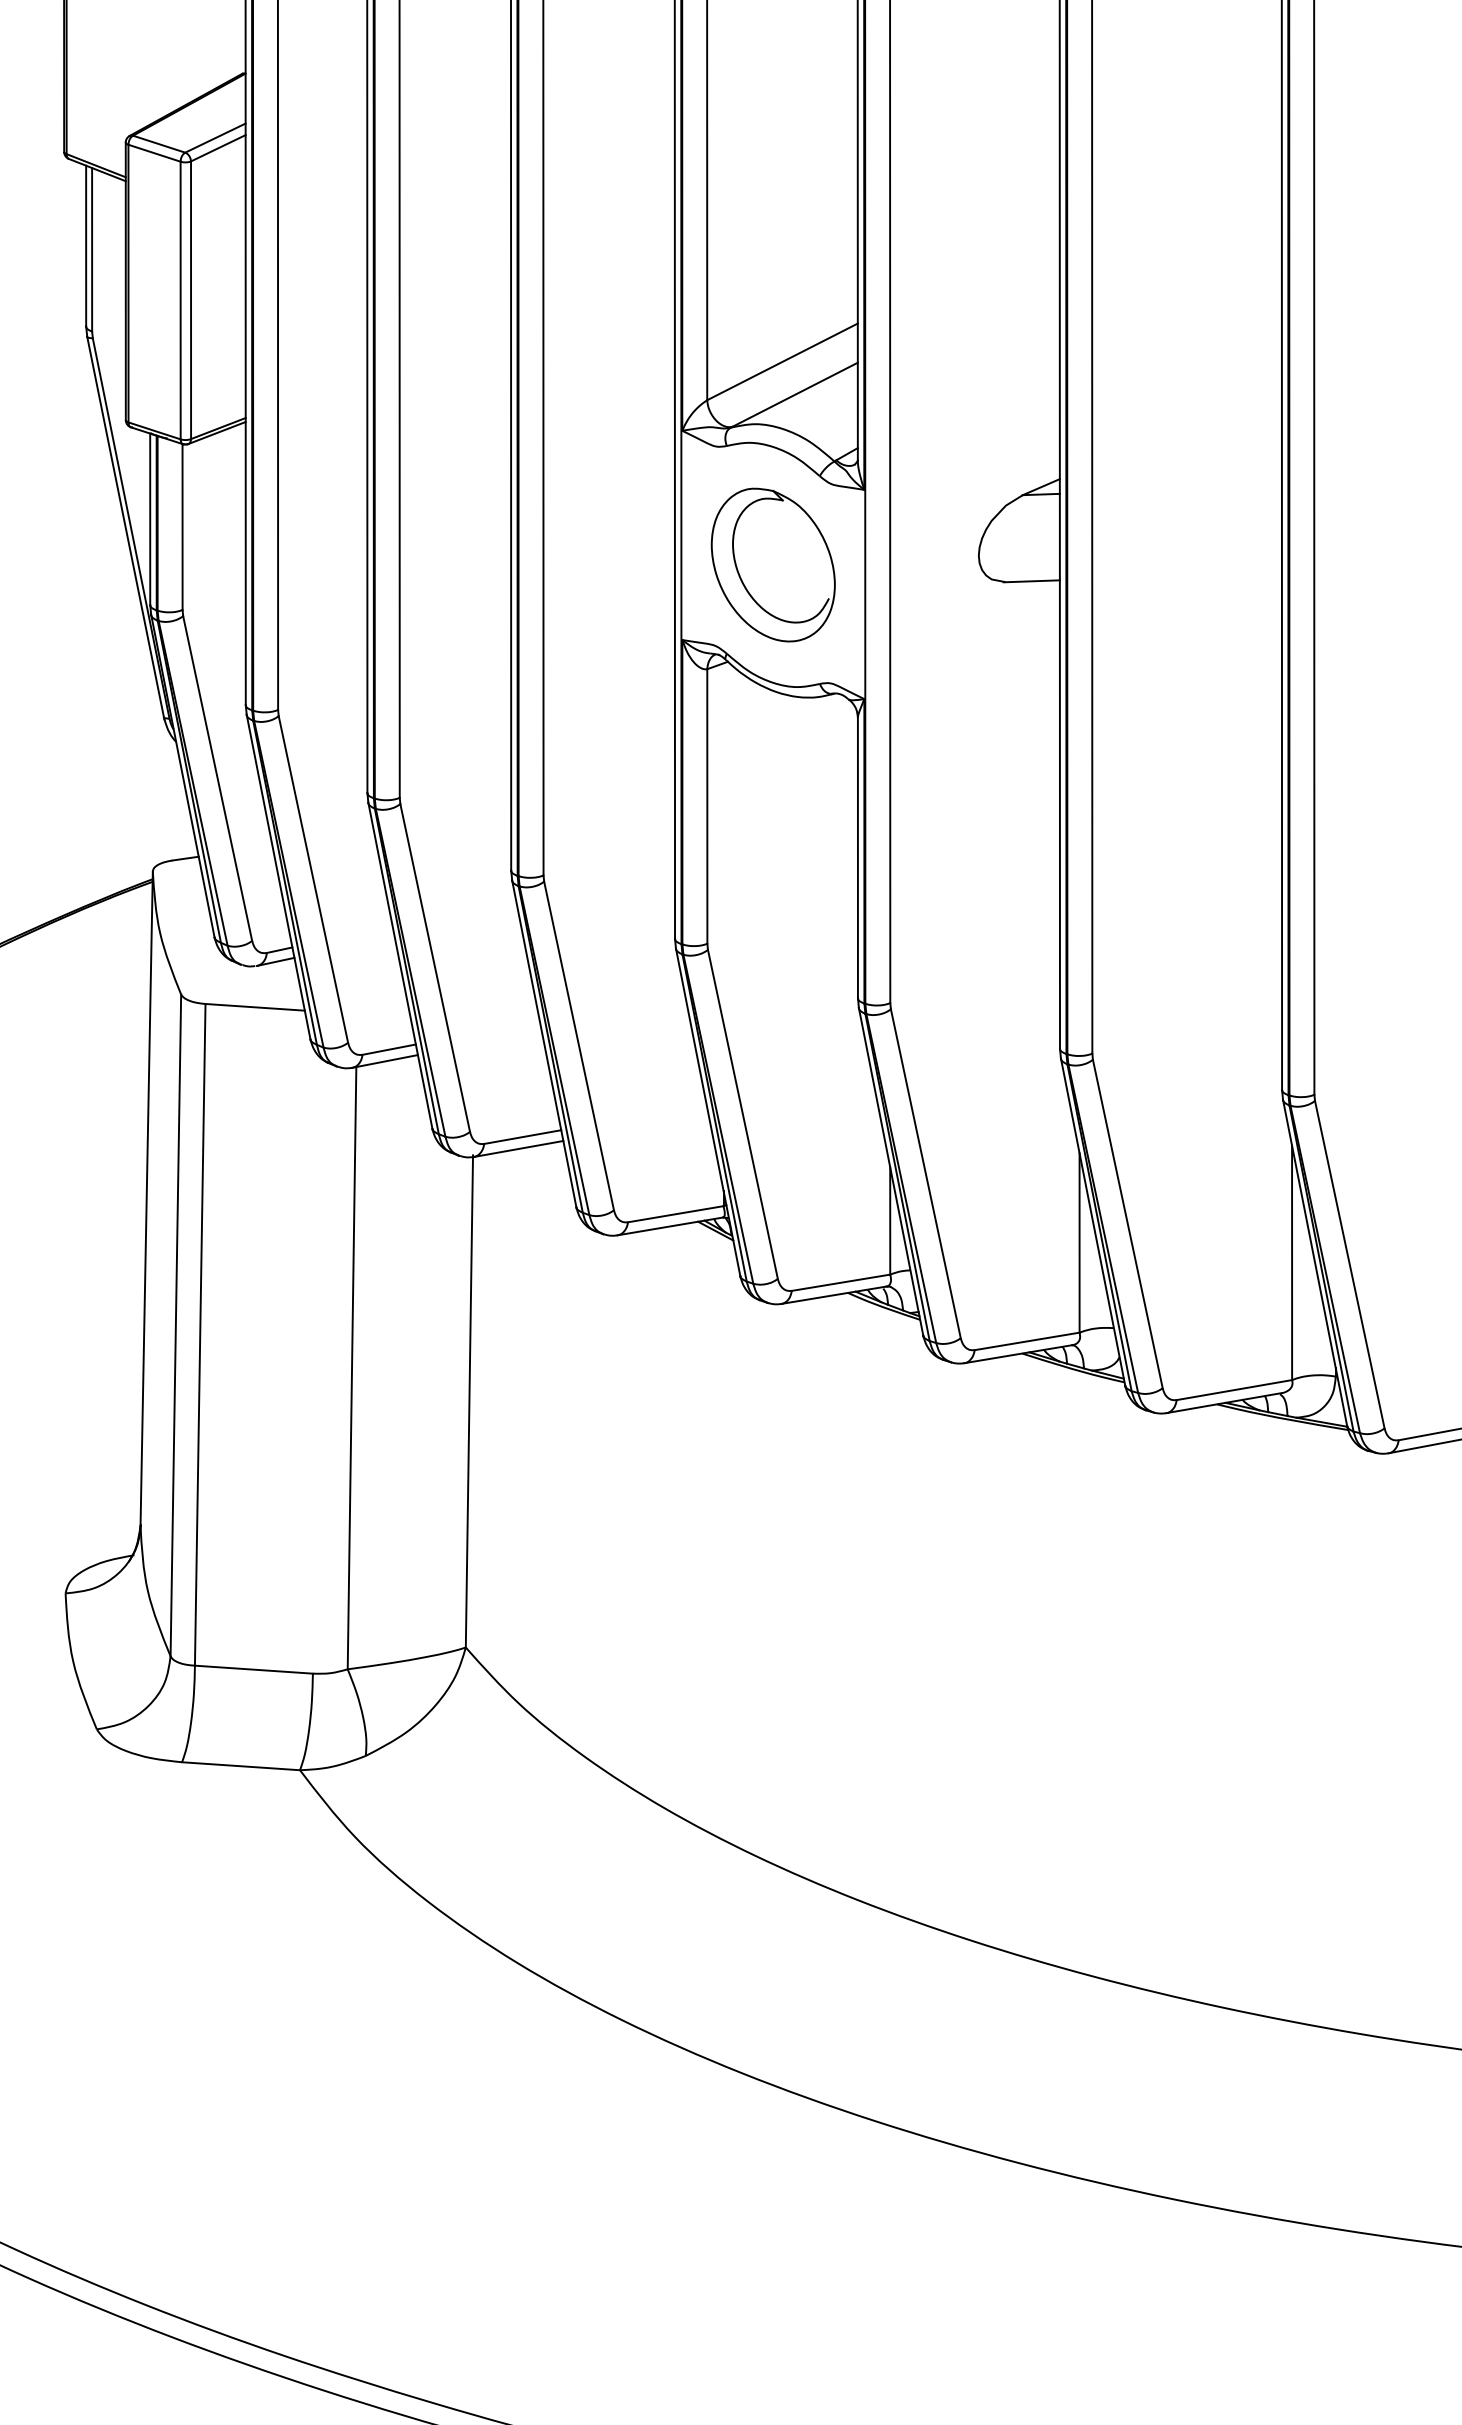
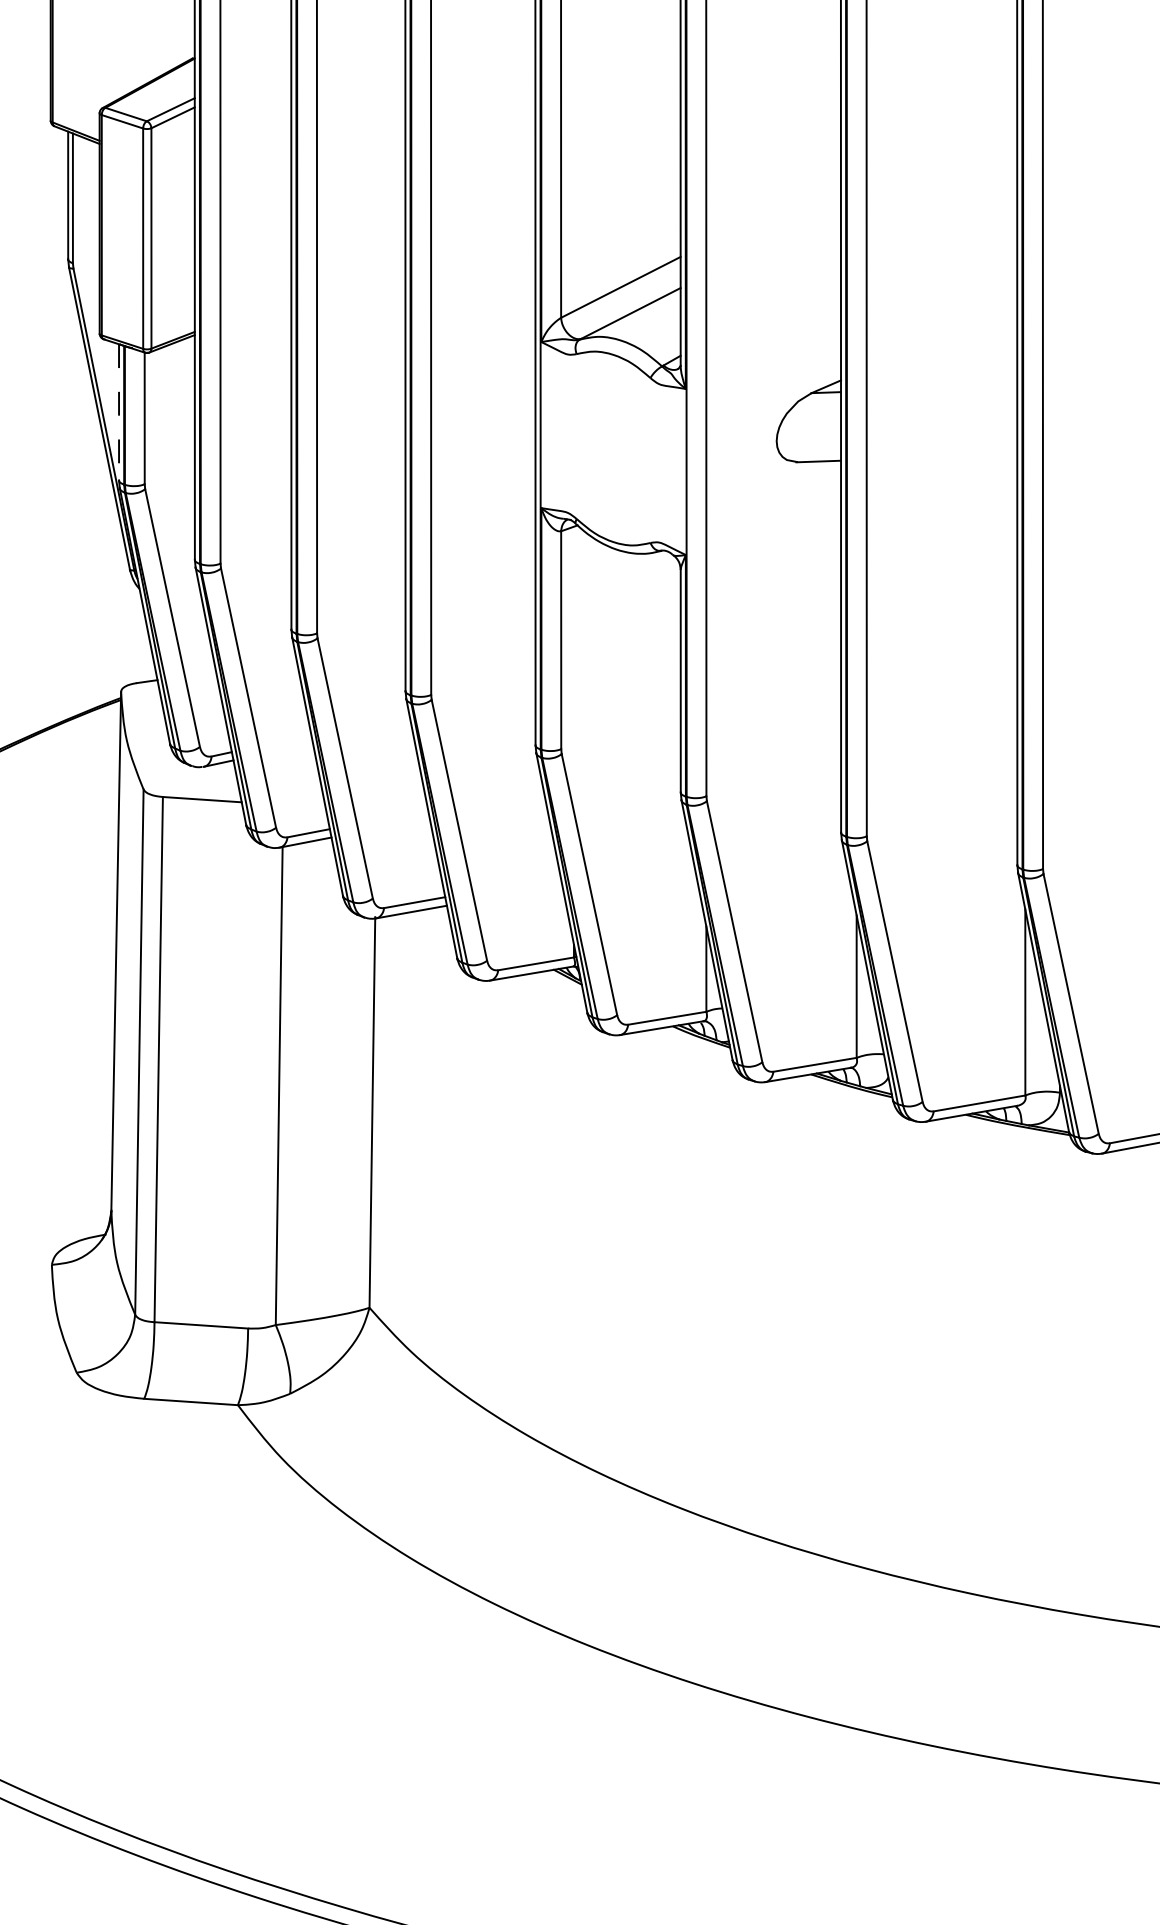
line: (150, 519) -> (119, 412), solid -> dashed
part: (772, 564) -> (612, 448), removed

